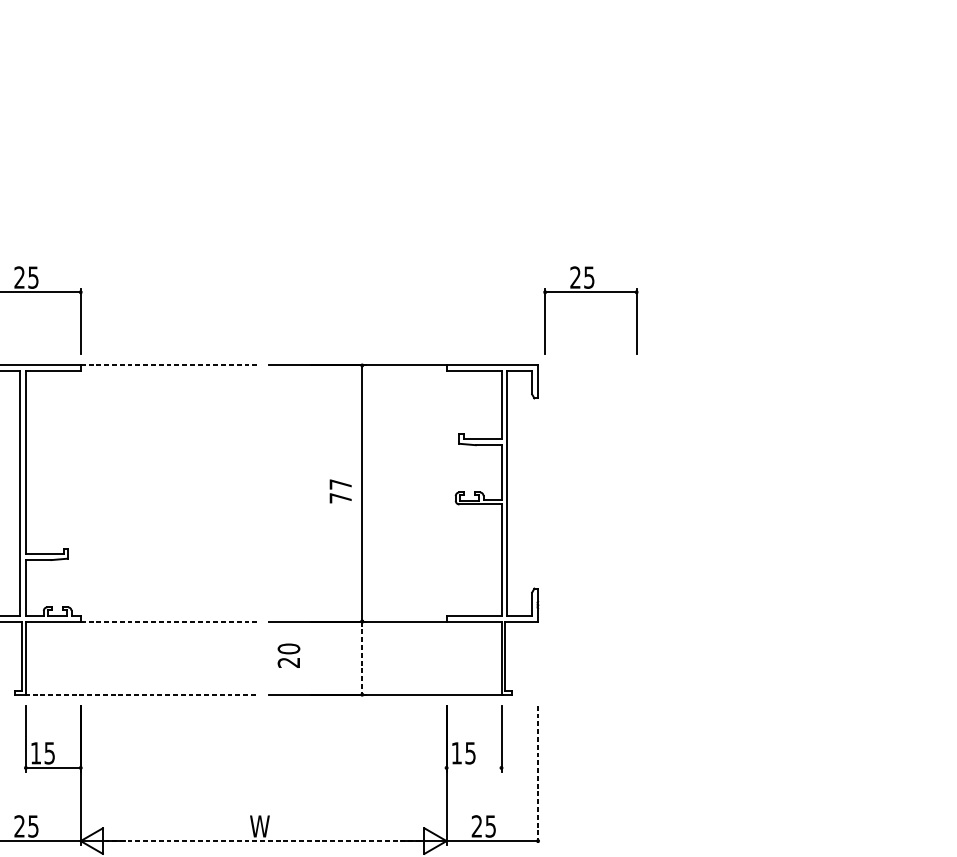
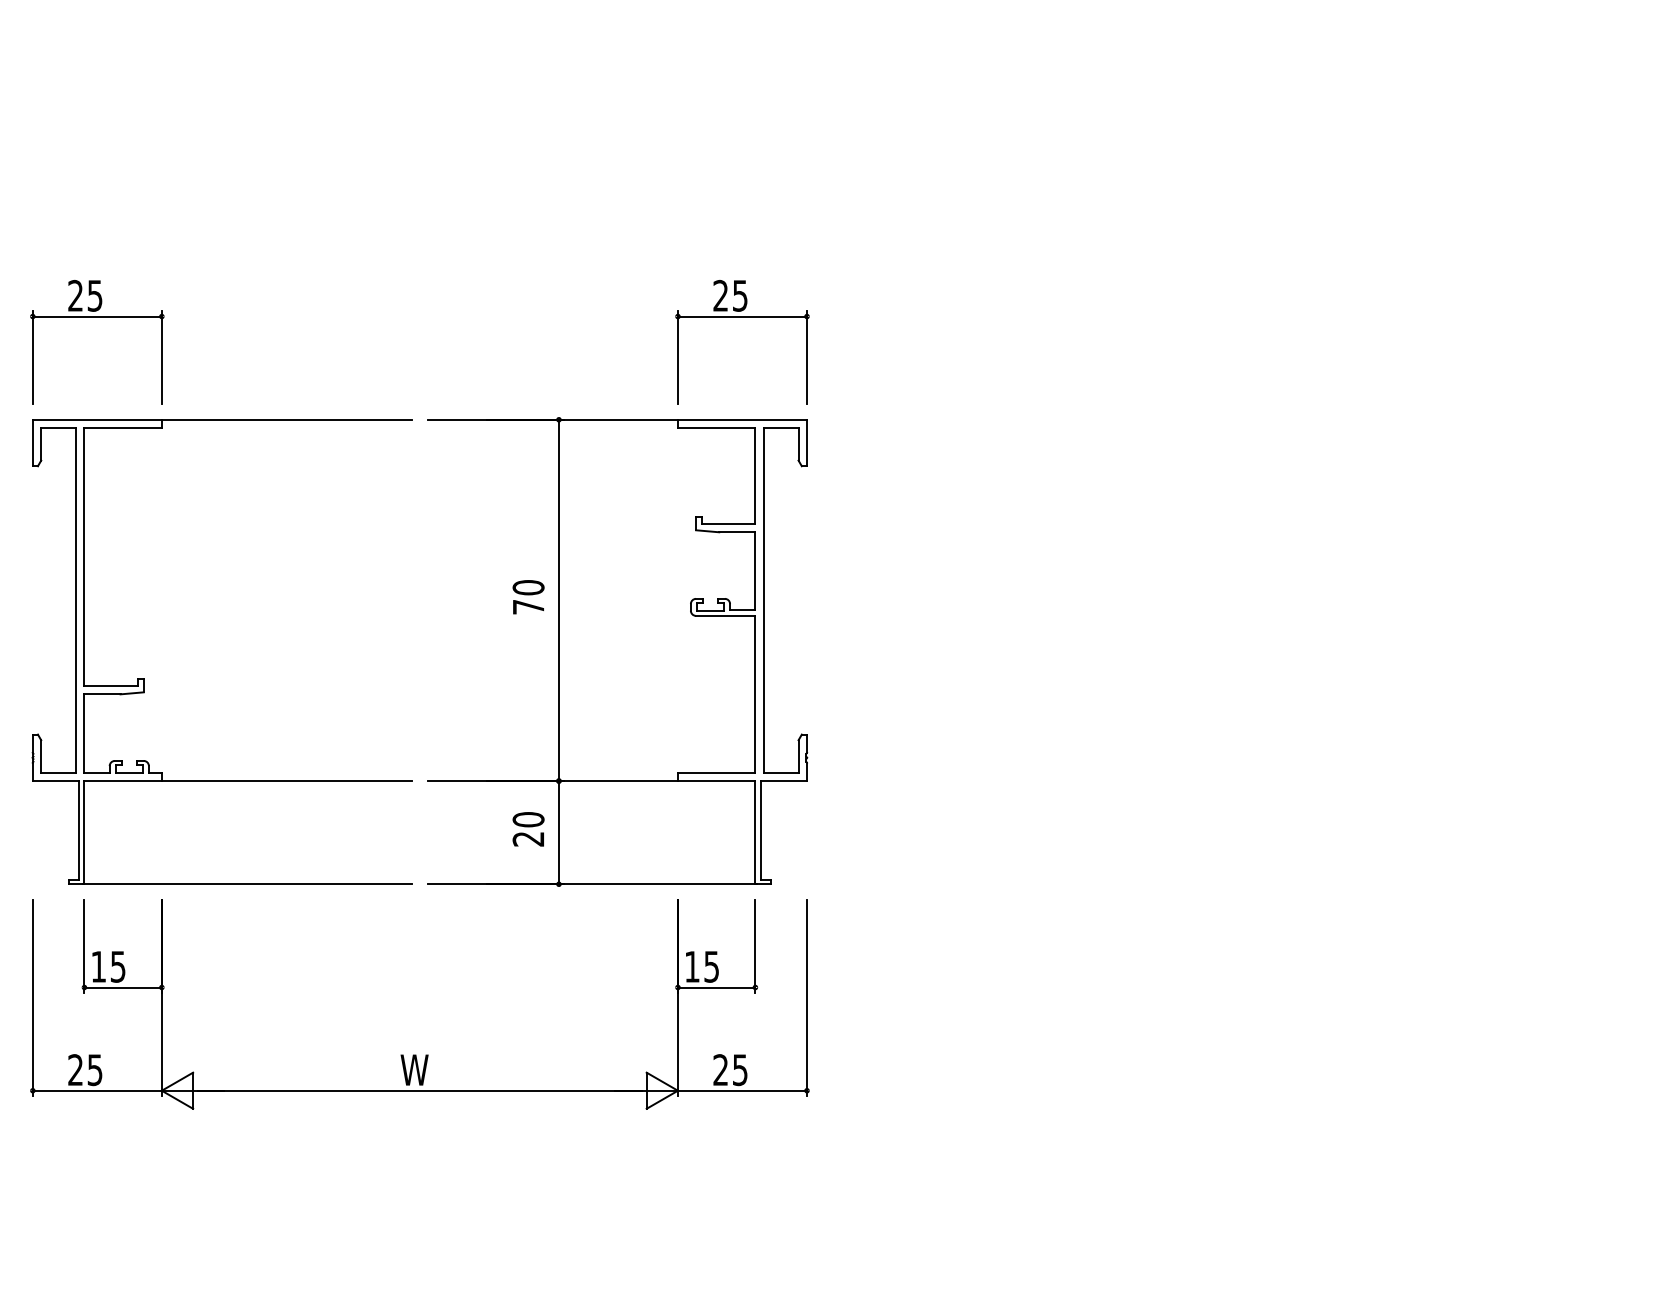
part: (590, 292) -> (742, 317), moved
line: (169, 365) -> (287, 419), dashed -> solid
text: (340, 484) -> (528, 587), 77 -> 70
line: (169, 621) -> (287, 781), dashed -> solid
text: (288, 655) -> (528, 829), moved
line: (361, 658) -> (558, 832), dashed -> solid
line: (141, 694) -> (247, 884), dashed -> solid
line: (473, 767) -> (716, 987), added
line: (538, 775) -> (807, 998), dashed -> solid
line: (263, 840) -> (419, 1090), dashed -> solid

